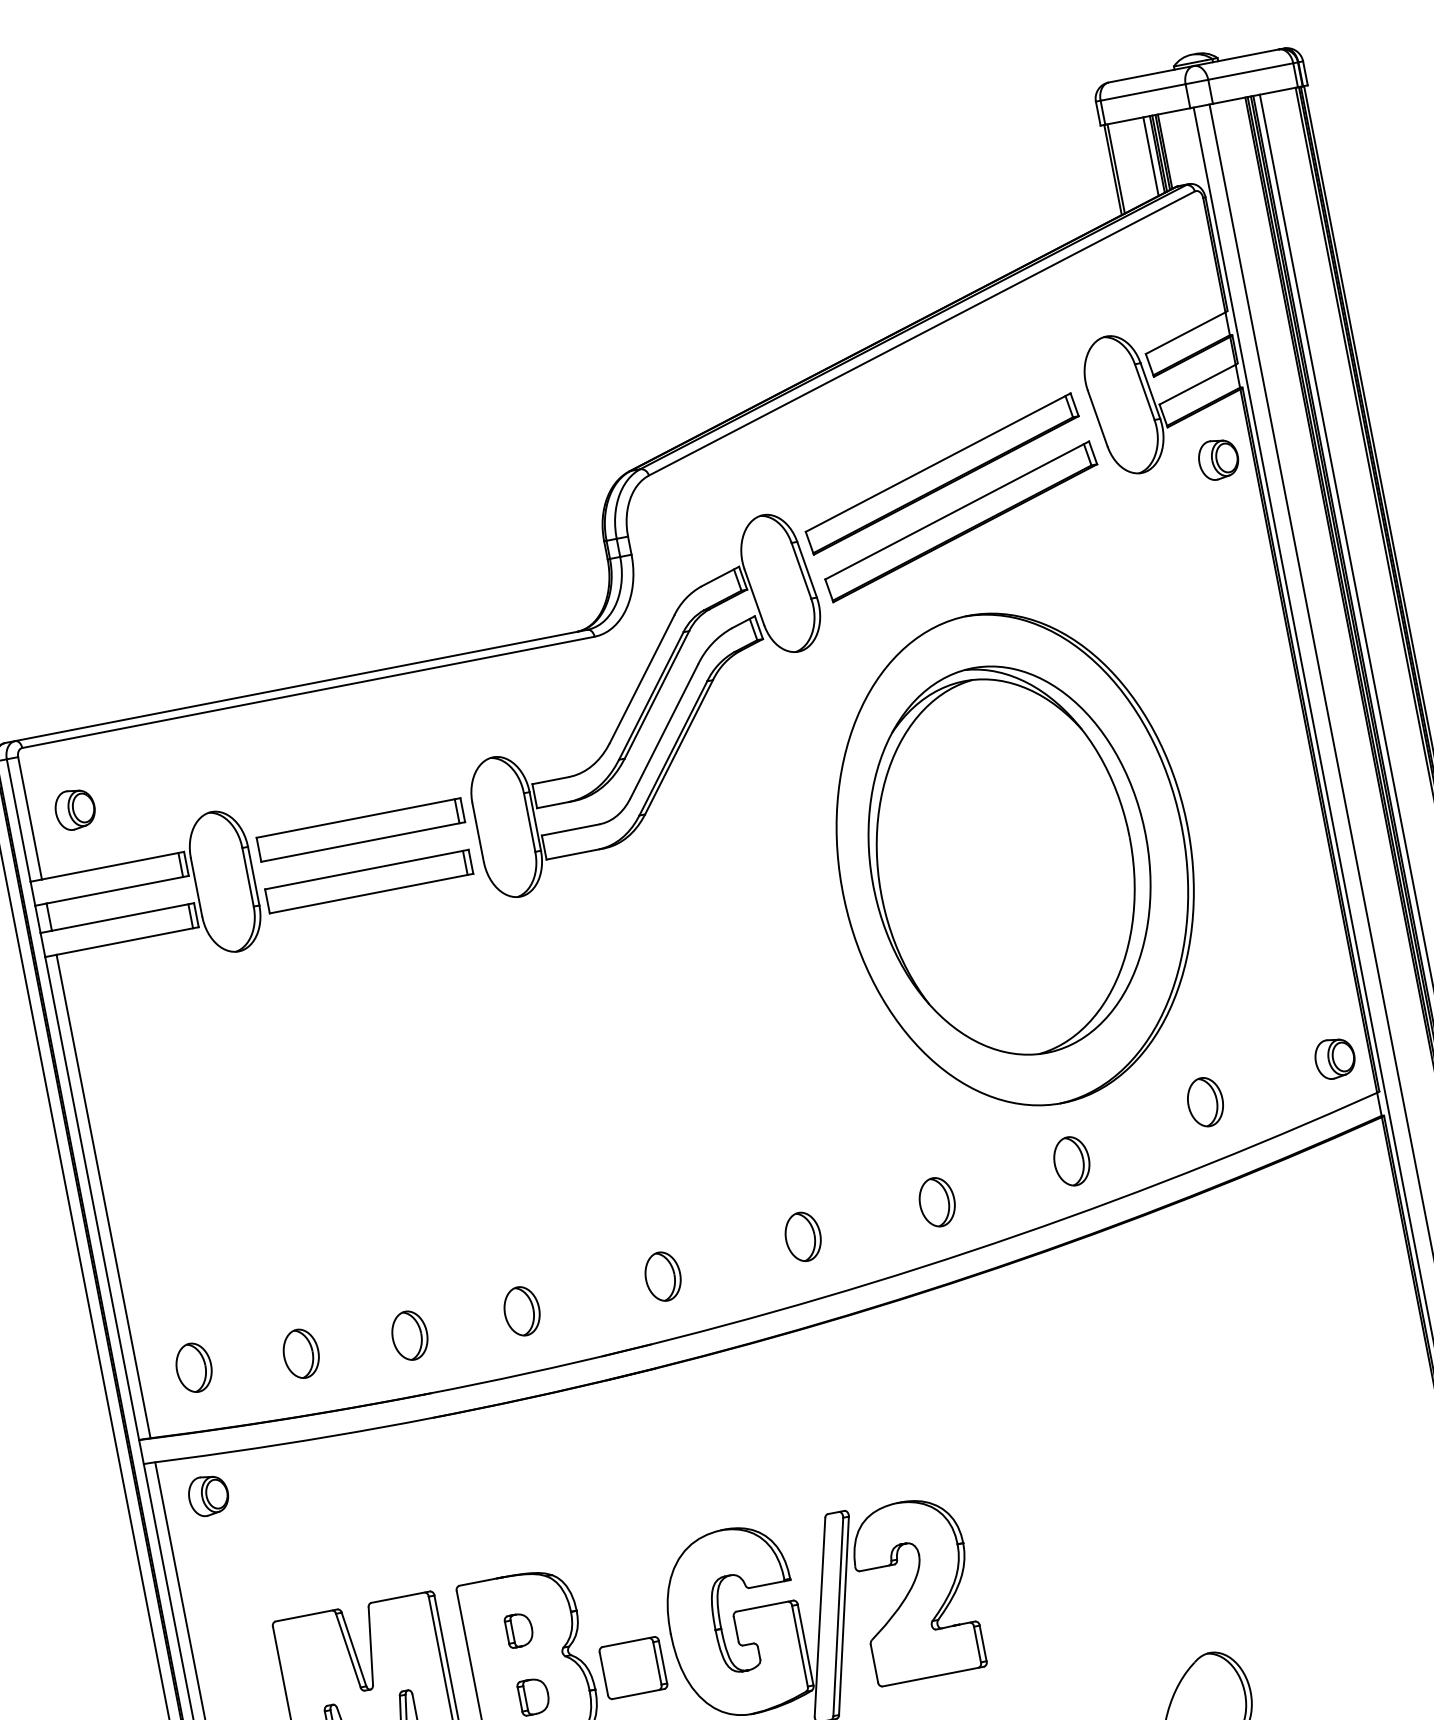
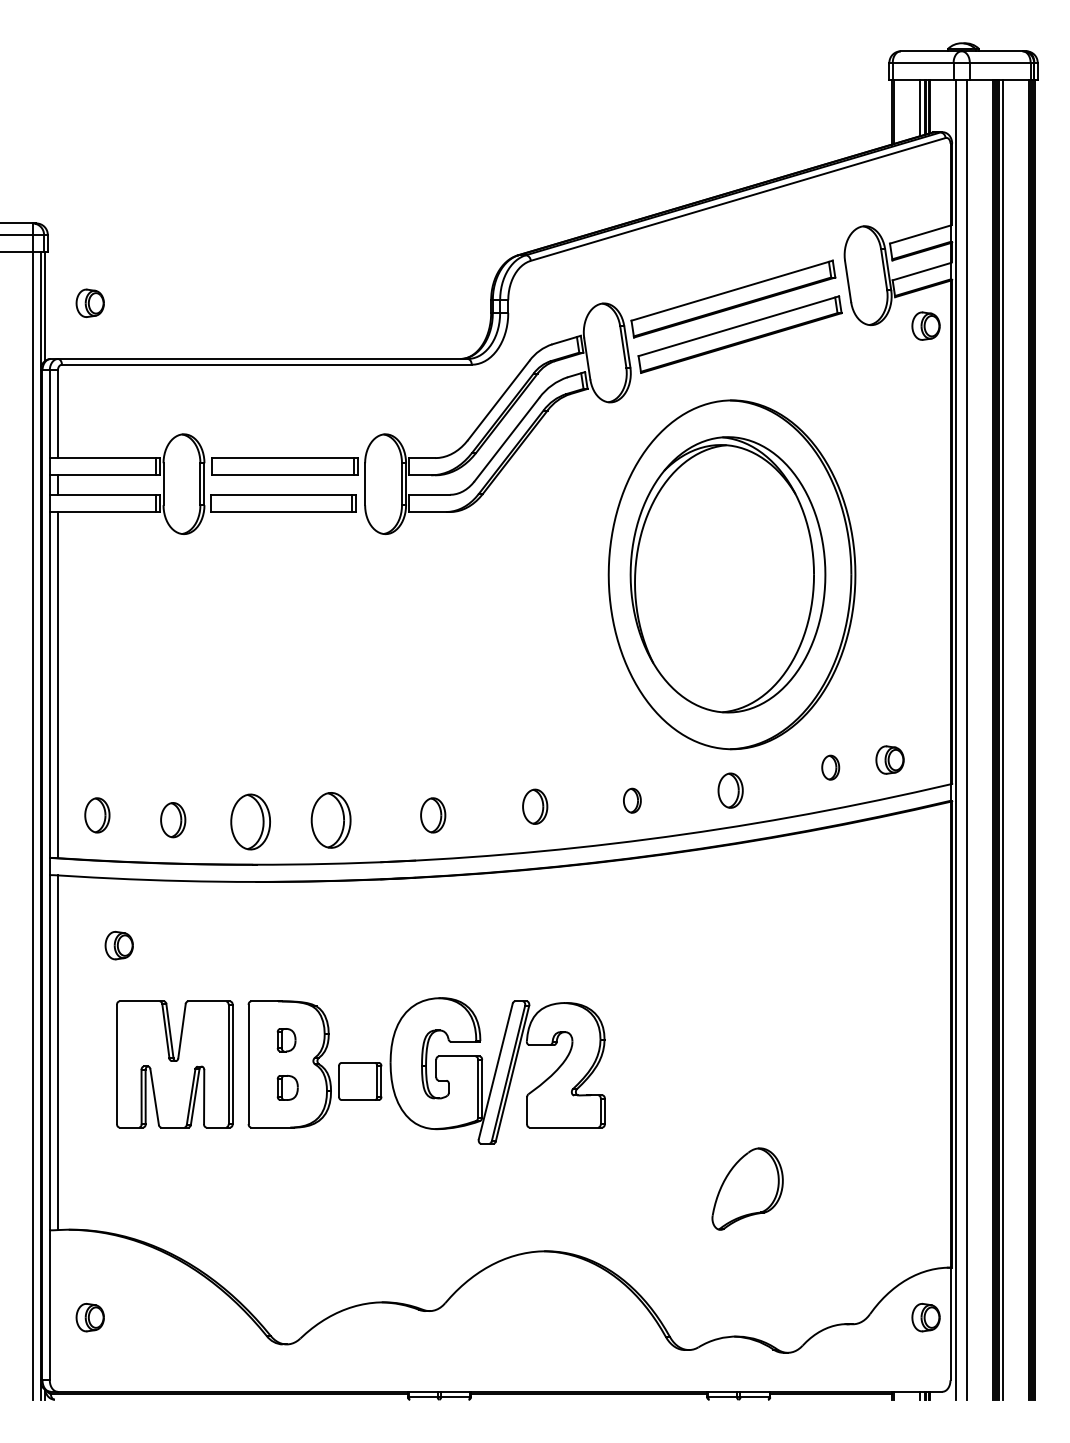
part: (73, 808) -> (89, 302), moved
part: (1334, 1057) -> (889, 759), moved
part: (1204, 1101) -> (830, 767), size x0.7
part: (937, 1201) -> (632, 800), size x0.7
part: (522, 1311) -> (331, 820), size x1.6
part: (409, 1336) -> (250, 822), size x1.6
part: (207, 1495) -> (118, 945), moved

